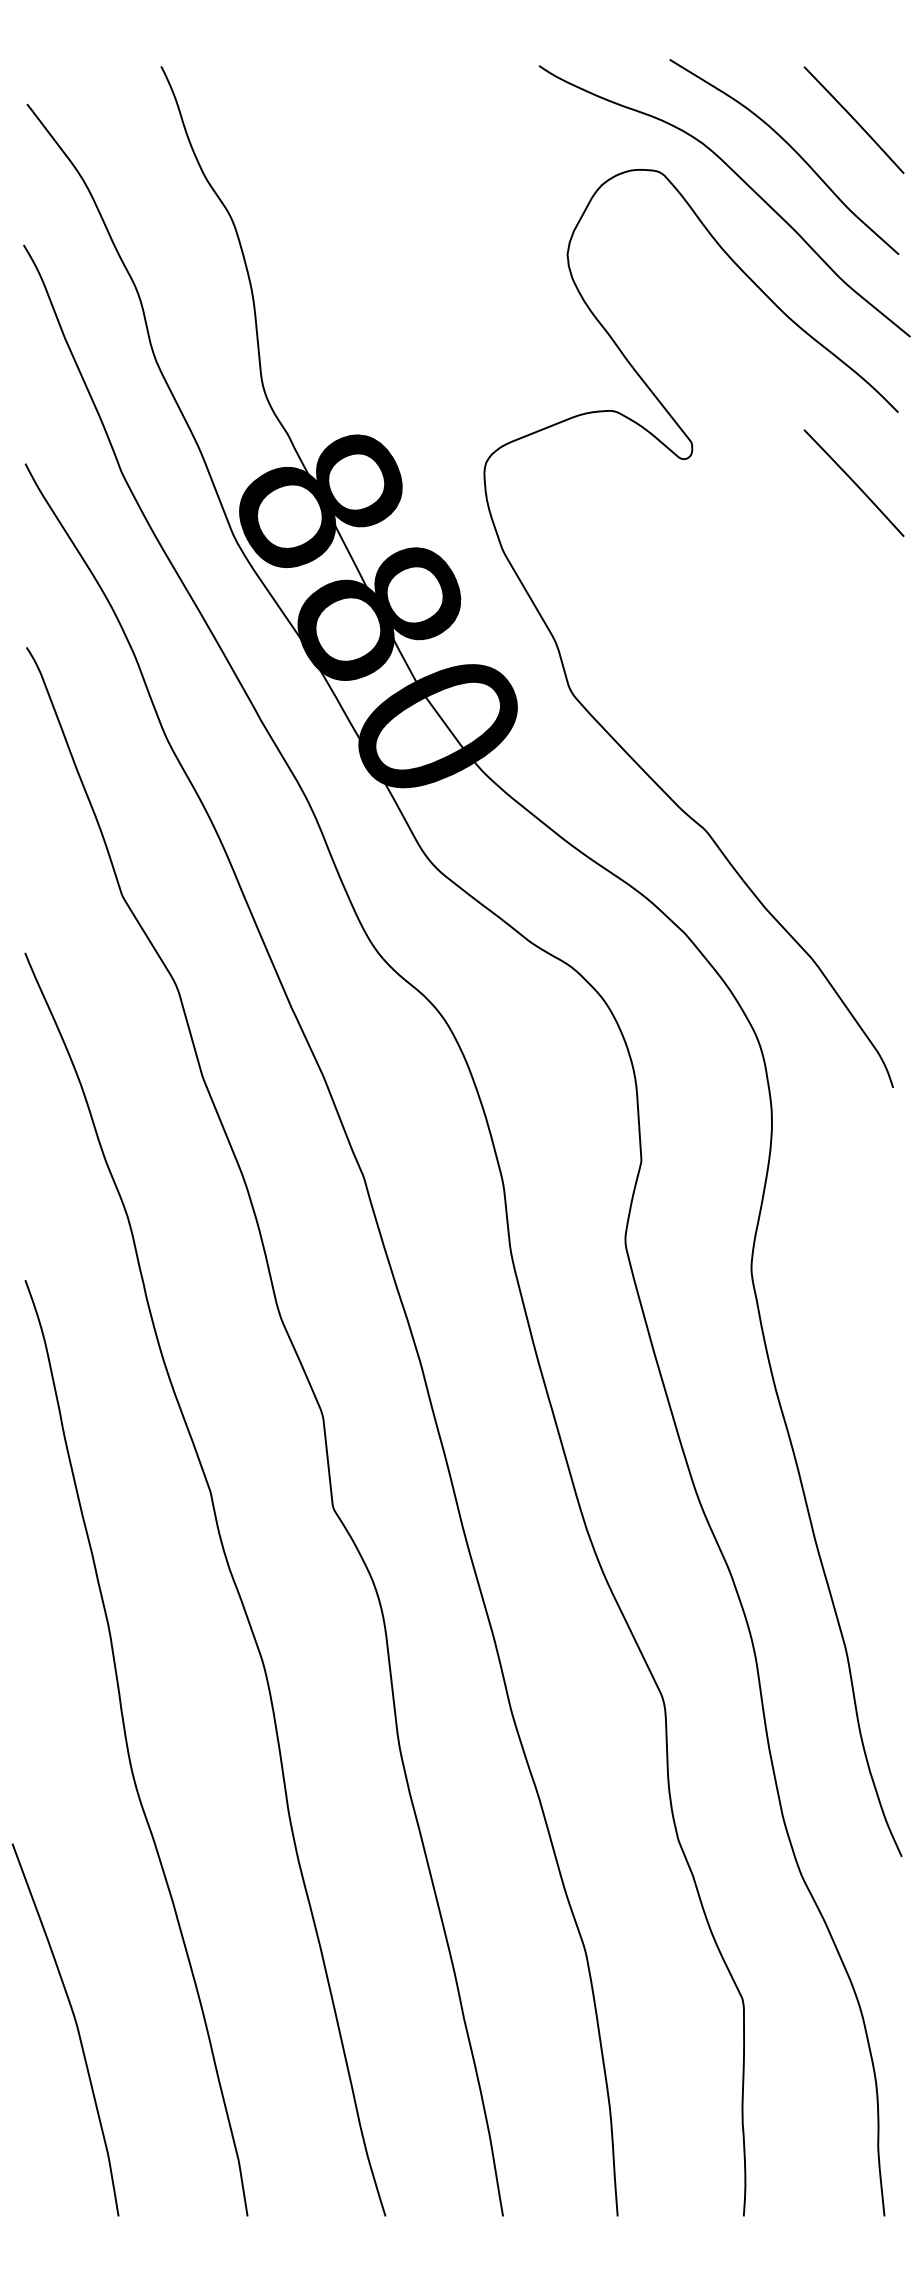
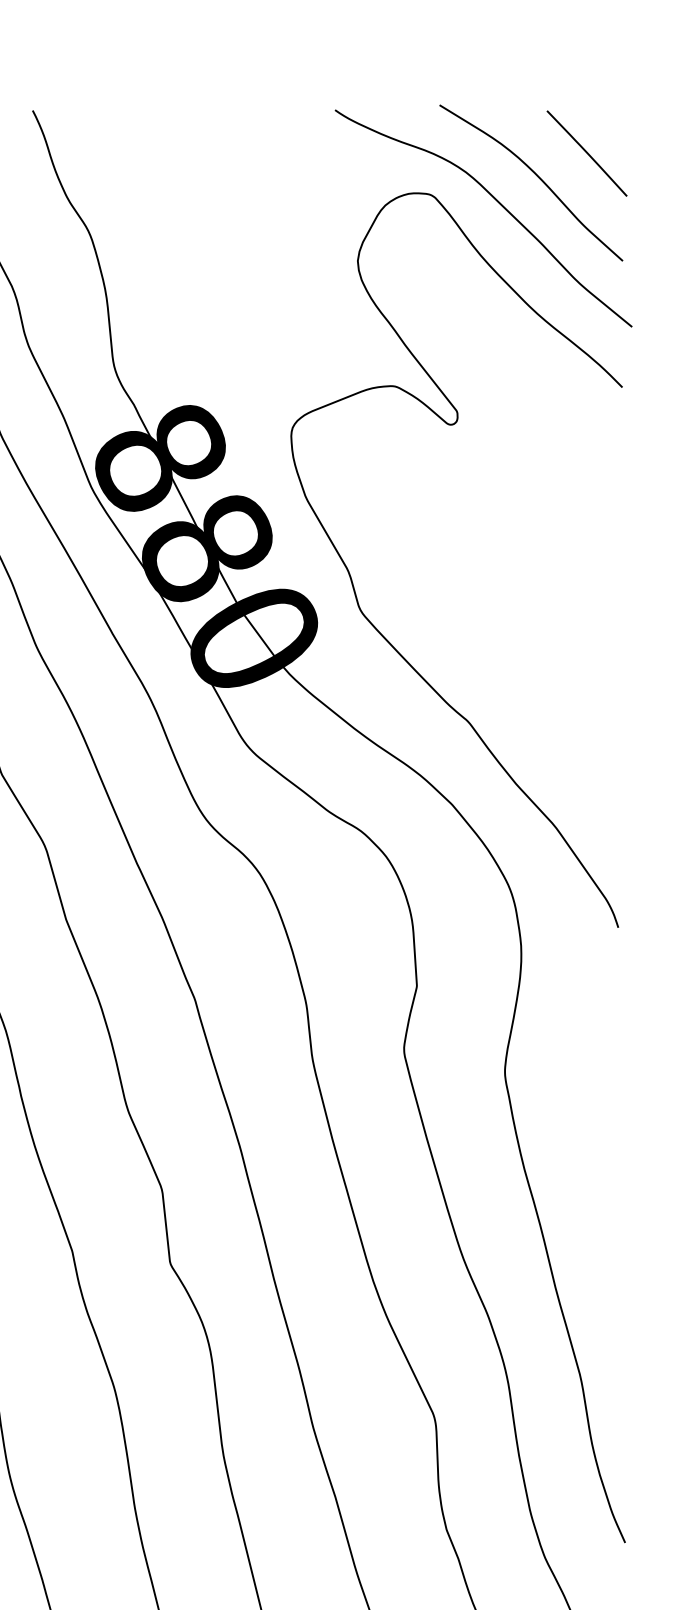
line: (853, 482) -> (586, 443), removed

